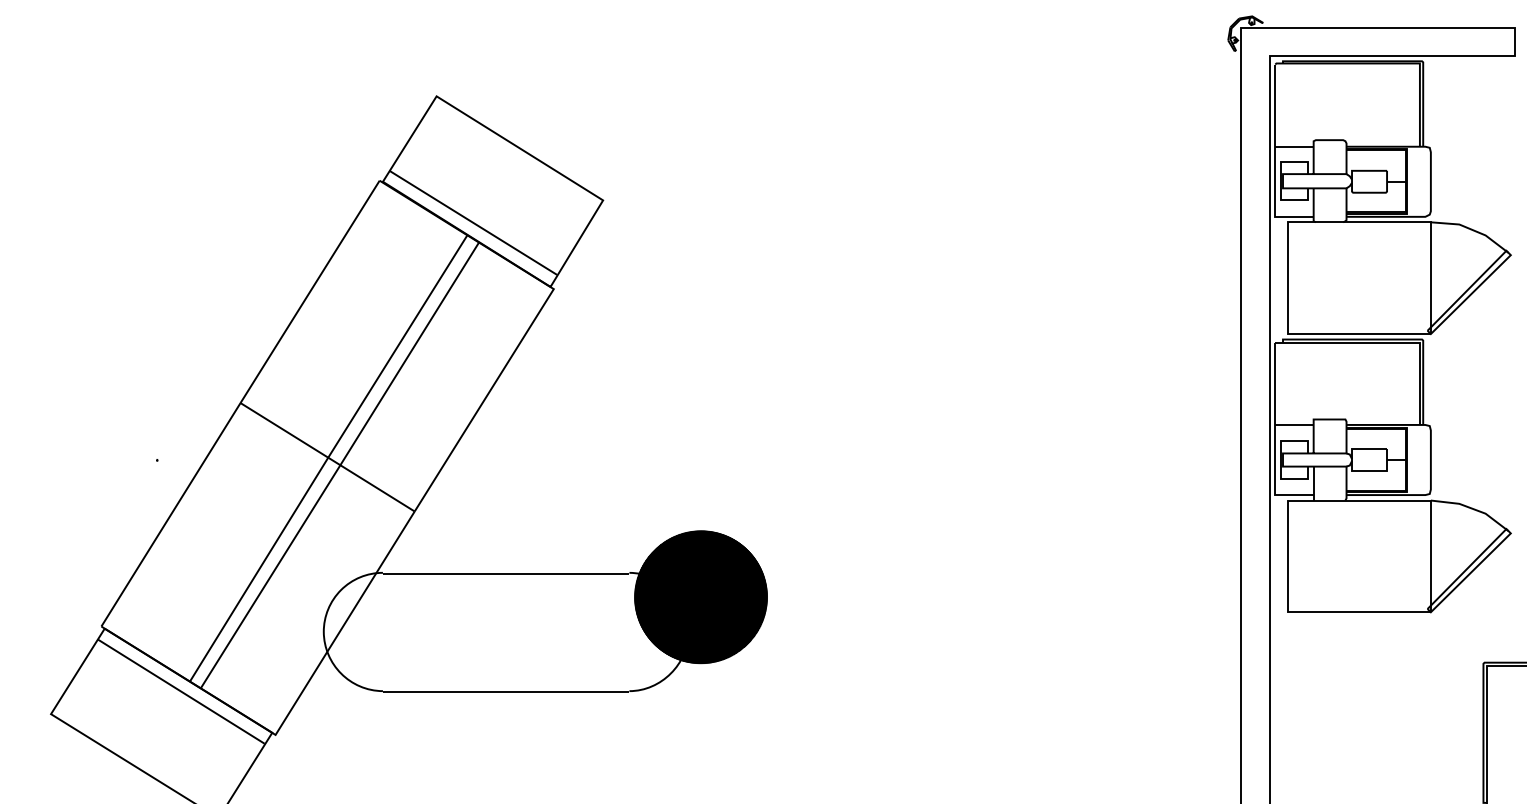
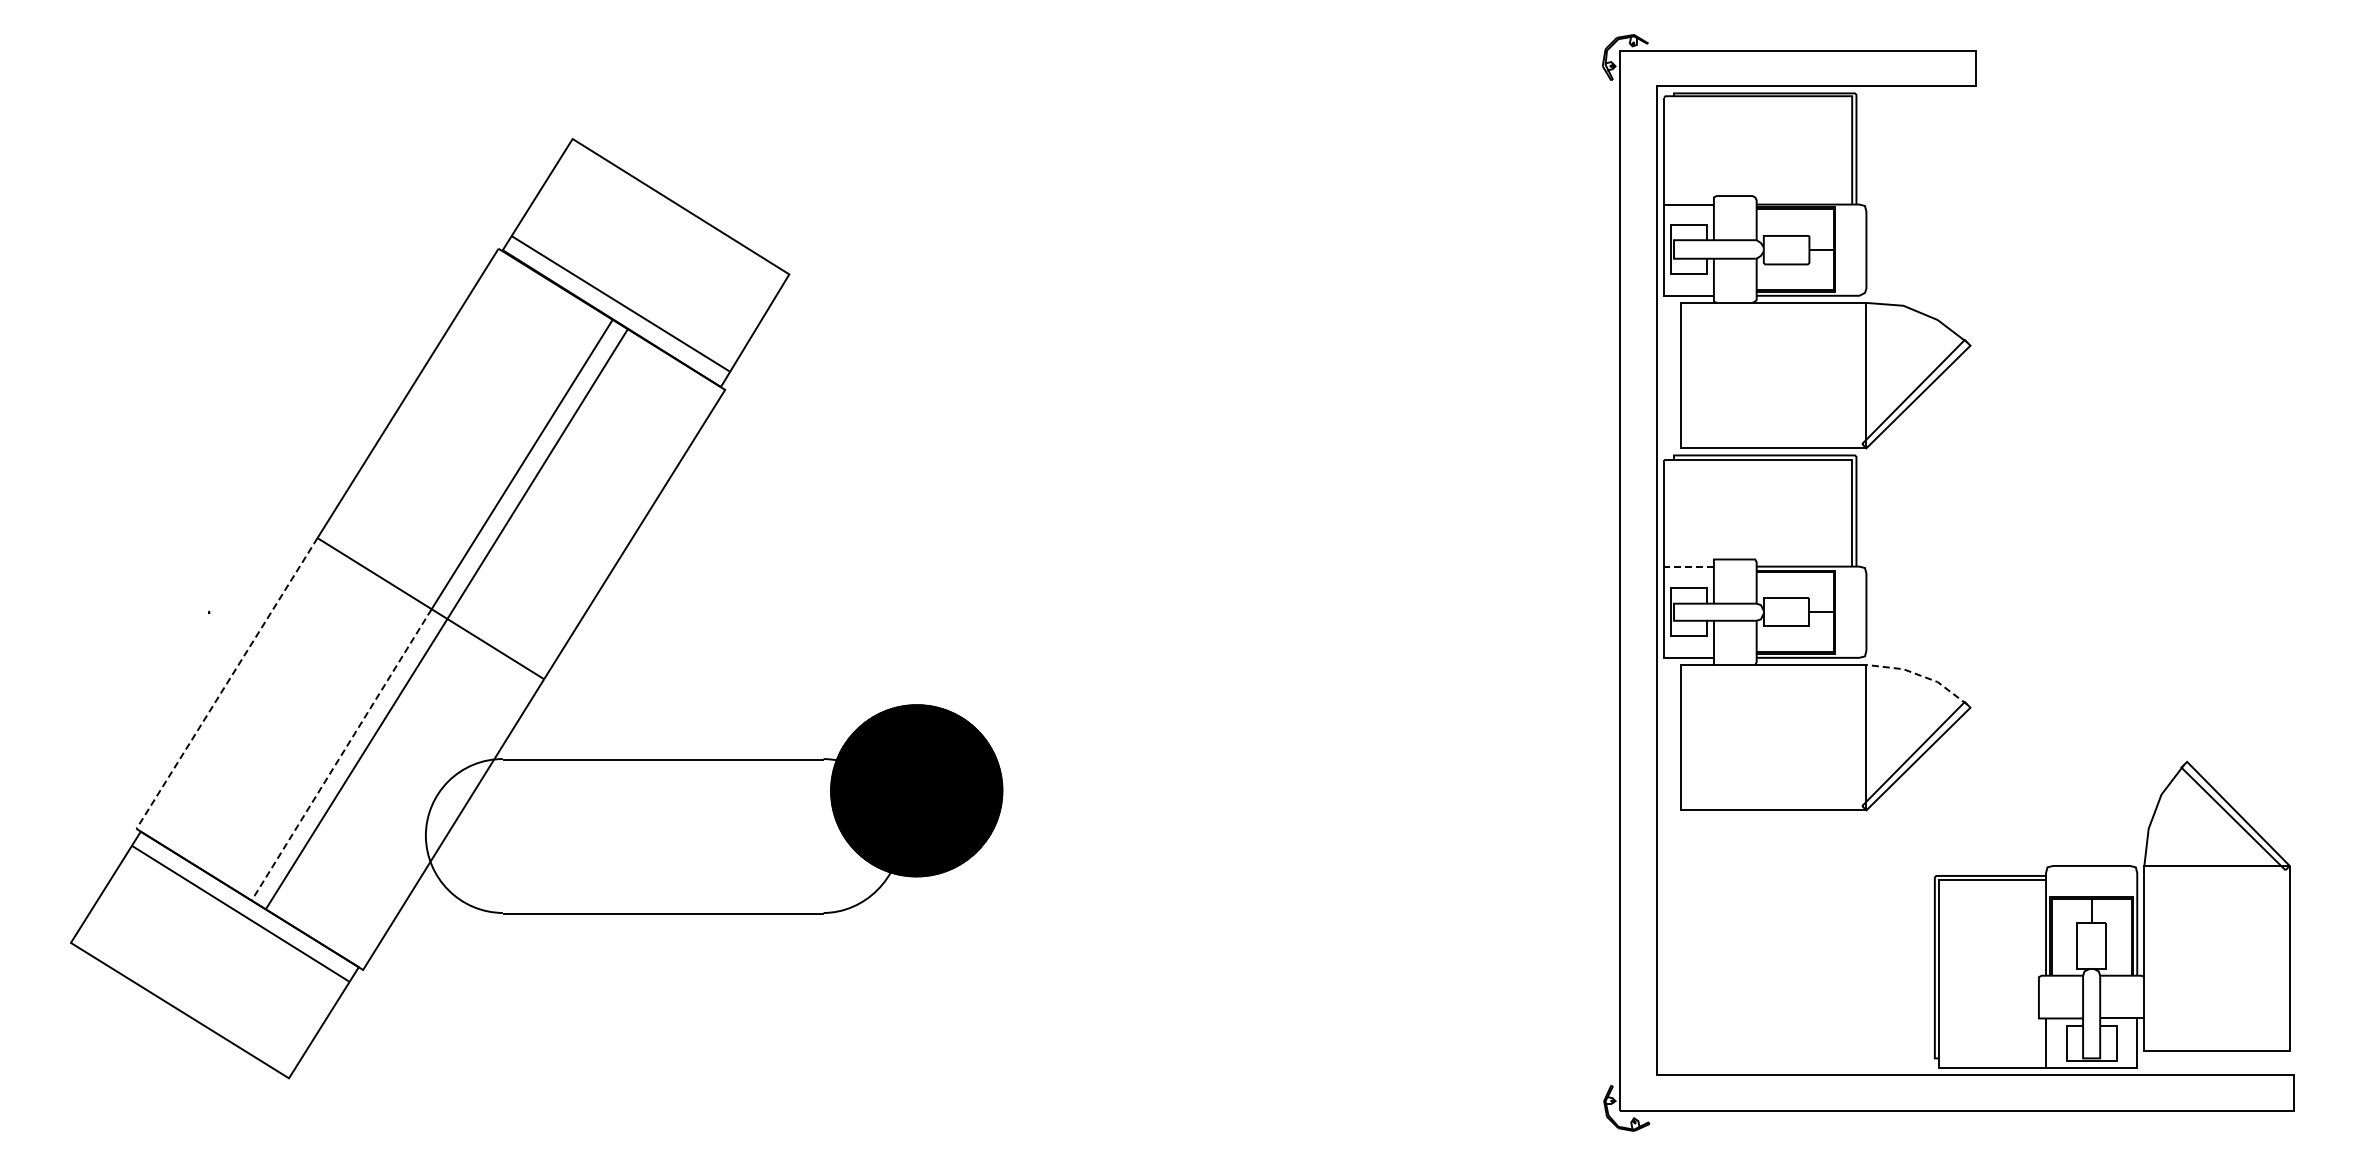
line: (1294, 424) -> (1688, 566), solid -> dashed
line: (1472, 508) -> (1920, 675), solid -> dashed
line: (170, 514) -> (226, 683), solid -> dashed
line: (258, 569) -> (341, 754), solid -> dashed

